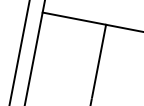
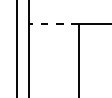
line: (74, 18) -> (53, 23), solid -> dashed

